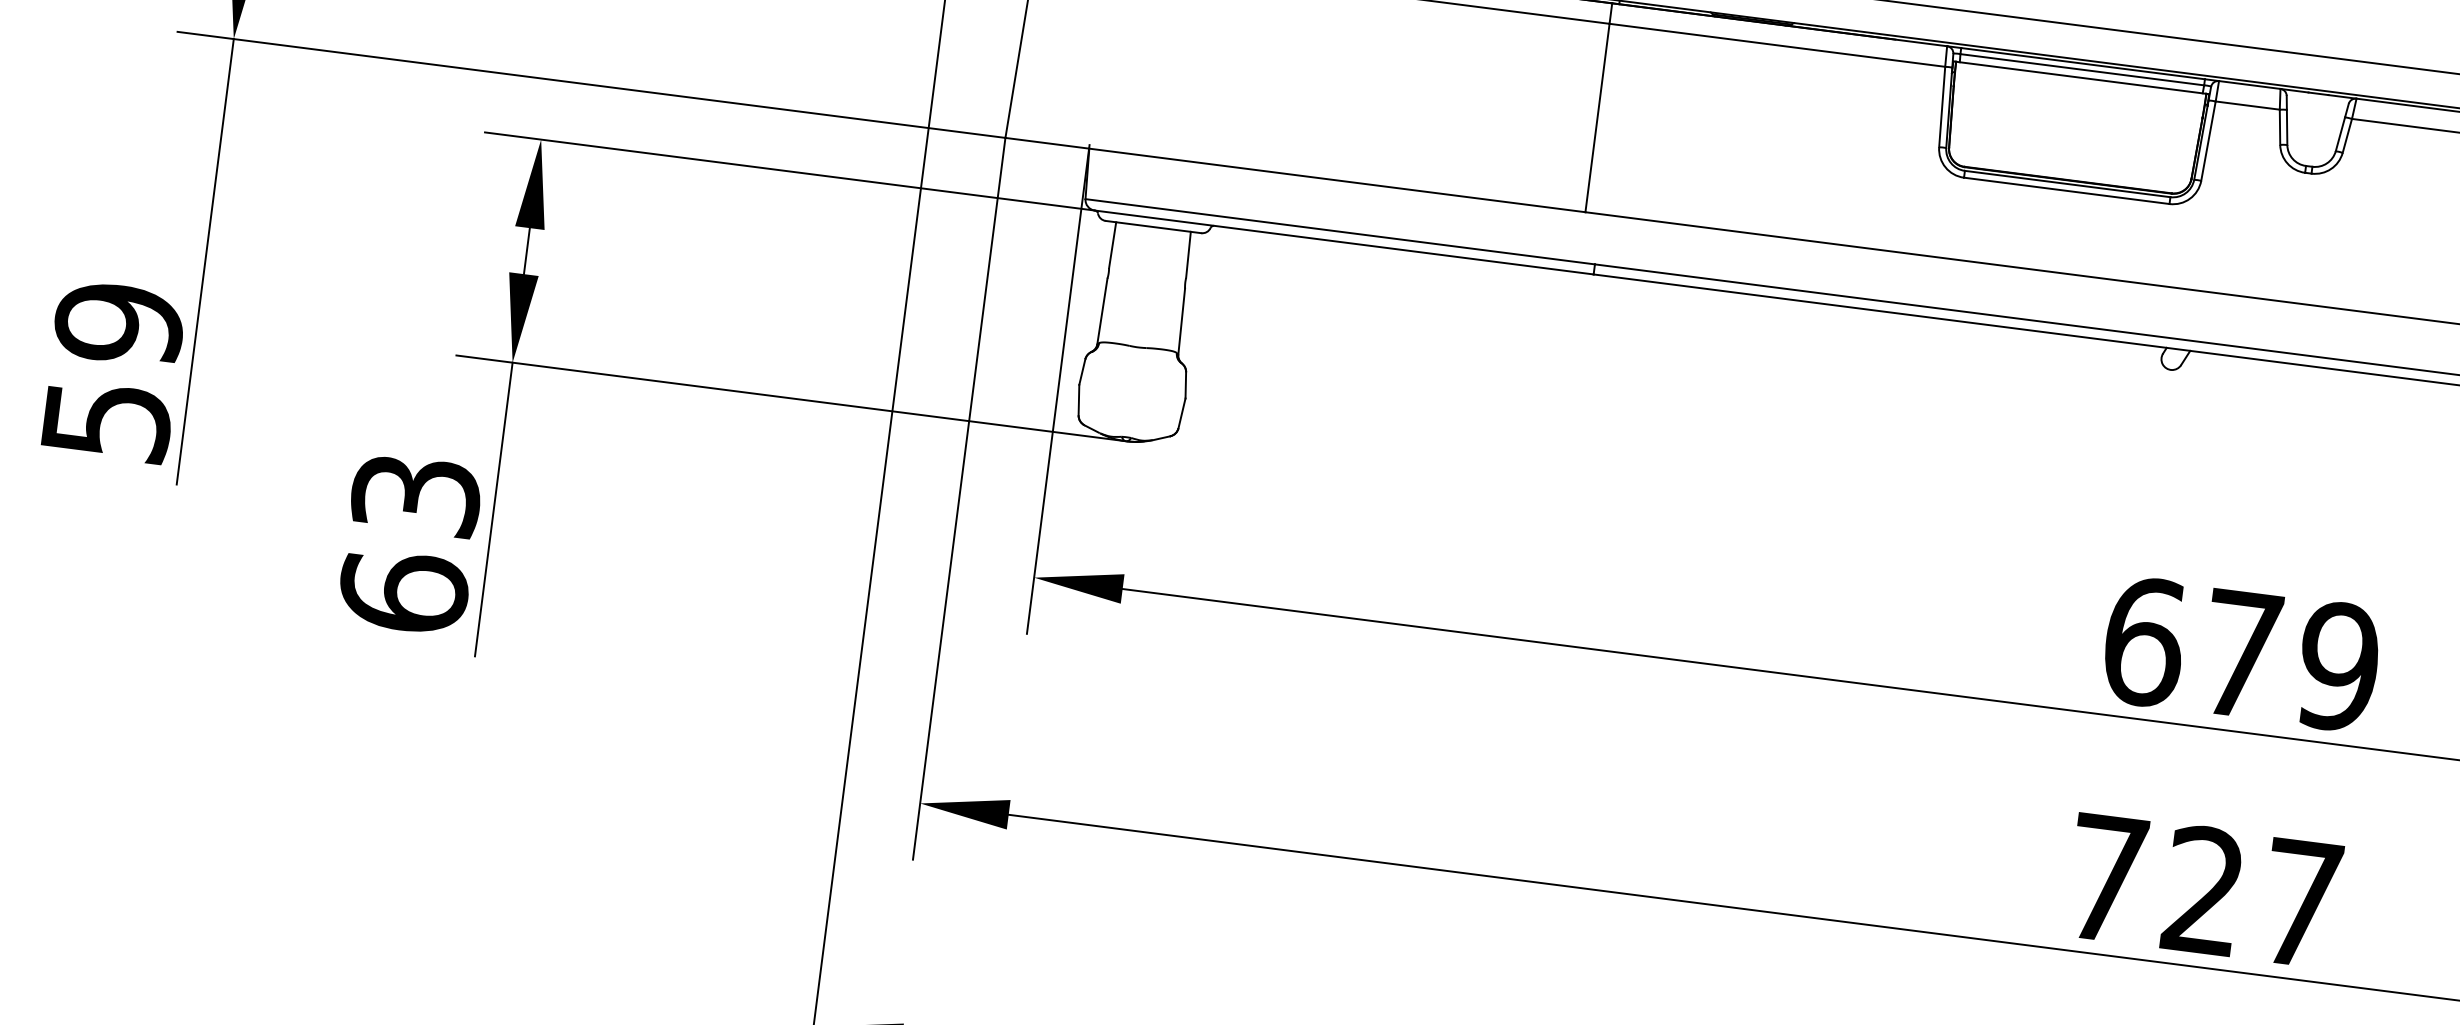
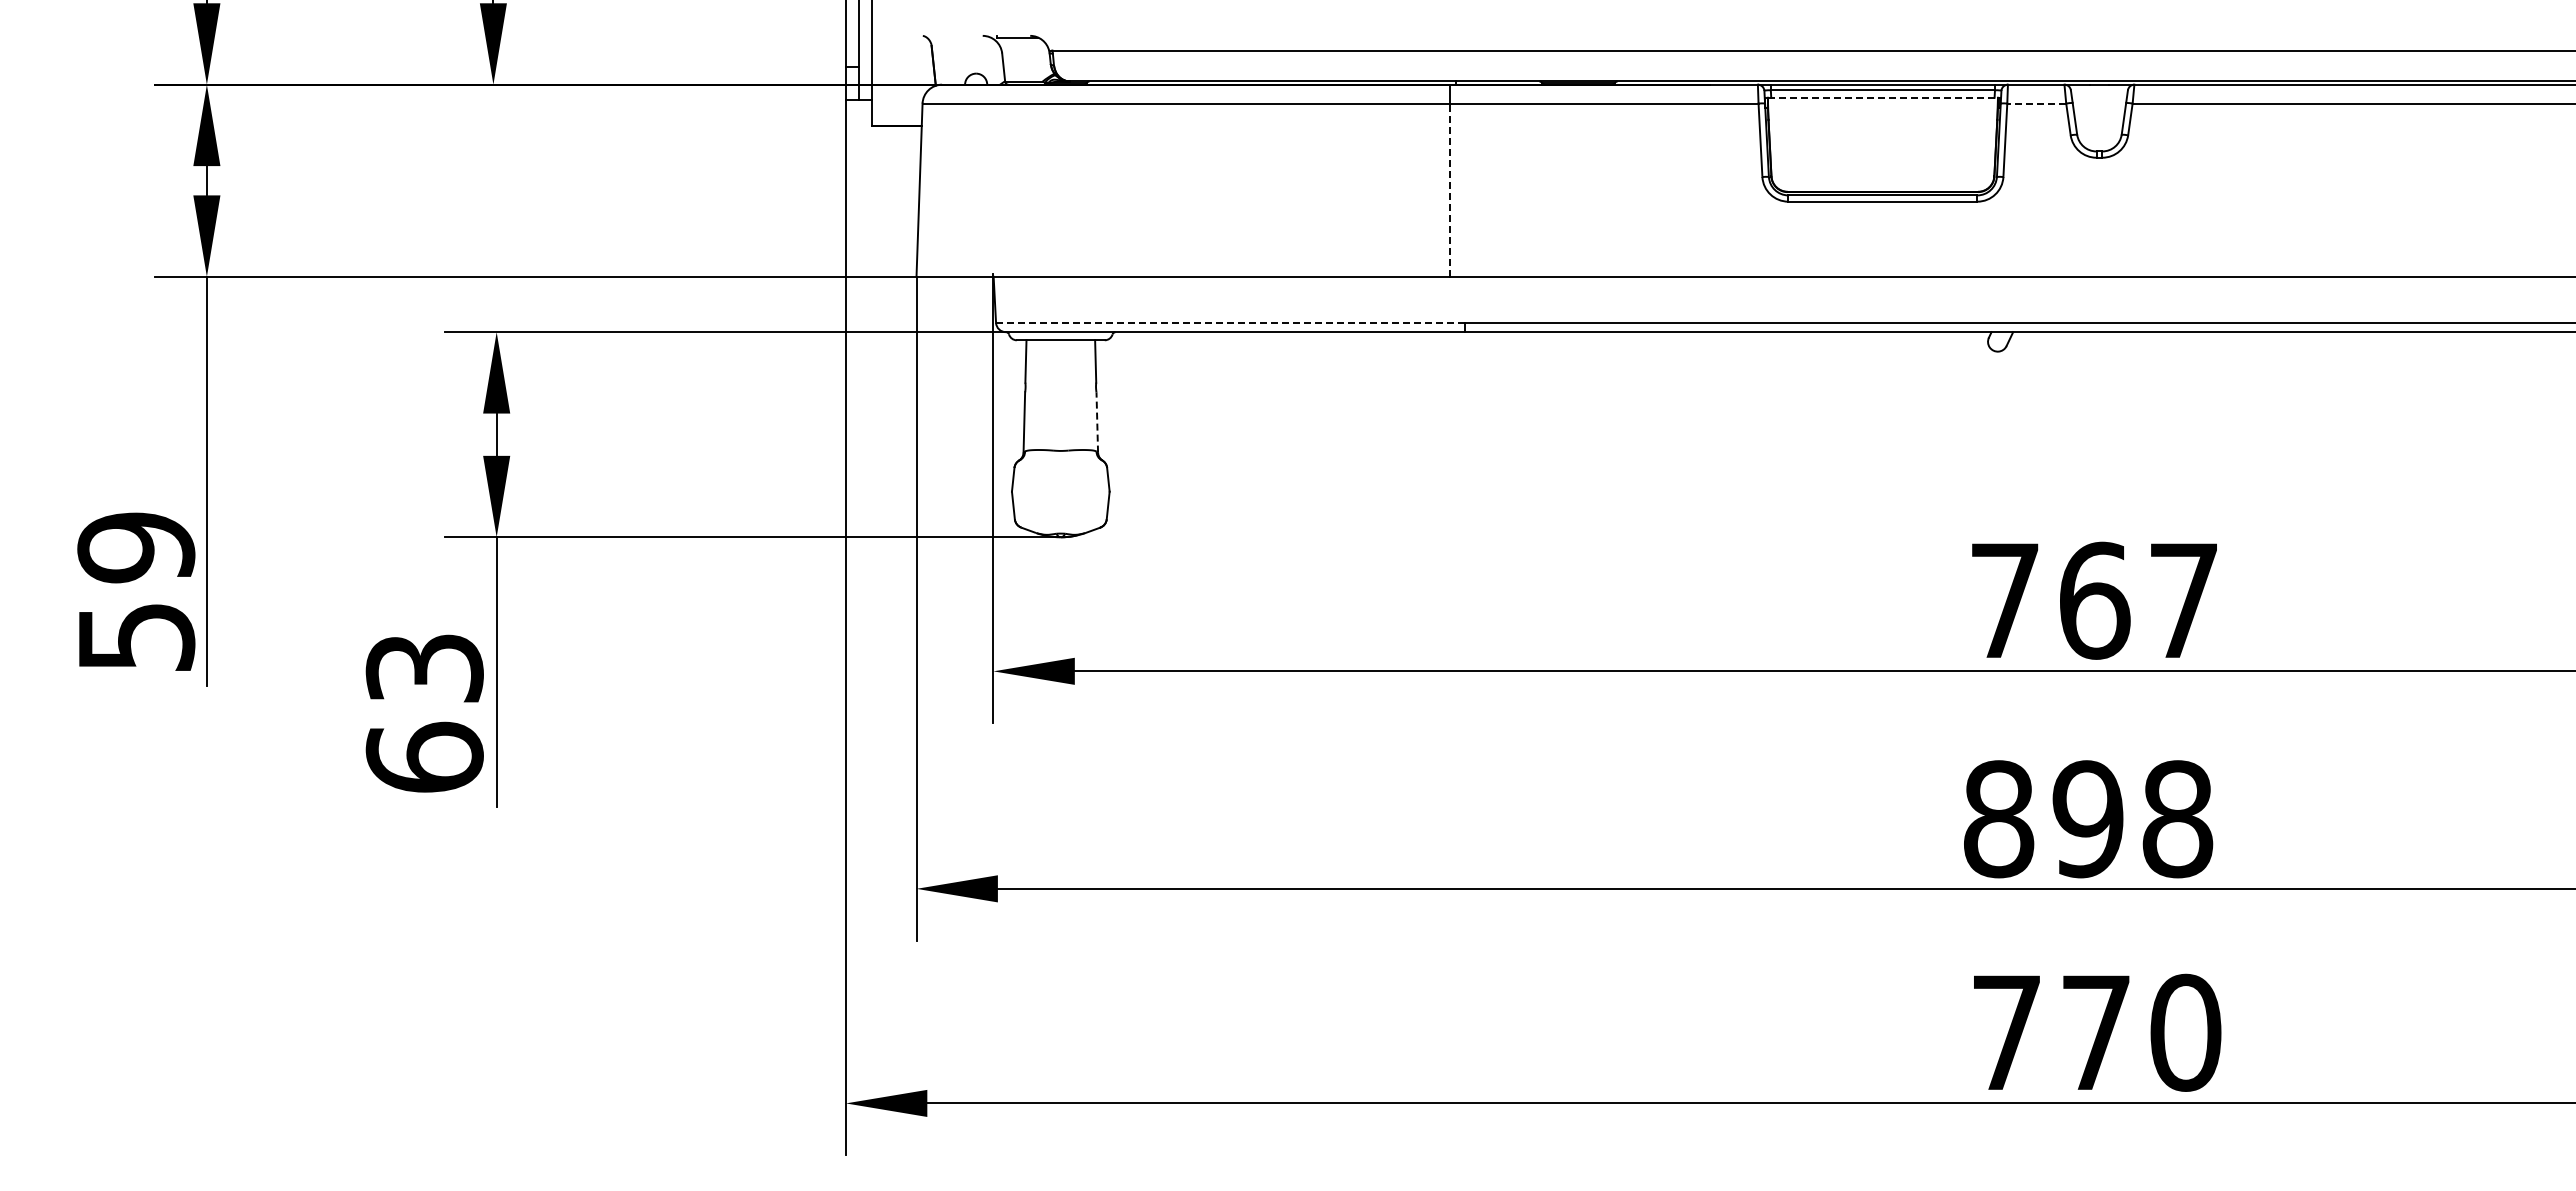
line: (2081, 77) -> (1883, 97), solid -> dashed
line: (2247, 105) -> (2036, 103), solid -> dashed
line: (1597, 118) -> (1449, 190), solid -> dashed
line: (1340, 231) -> (1230, 322), solid -> dashed
line: (1181, 321) -> (1097, 422), solid -> dashed
text: (2241, 653) -> (2094, 600), 679 -> 767
text: (2204, 891) -> (2088, 819), 727 -> 898

